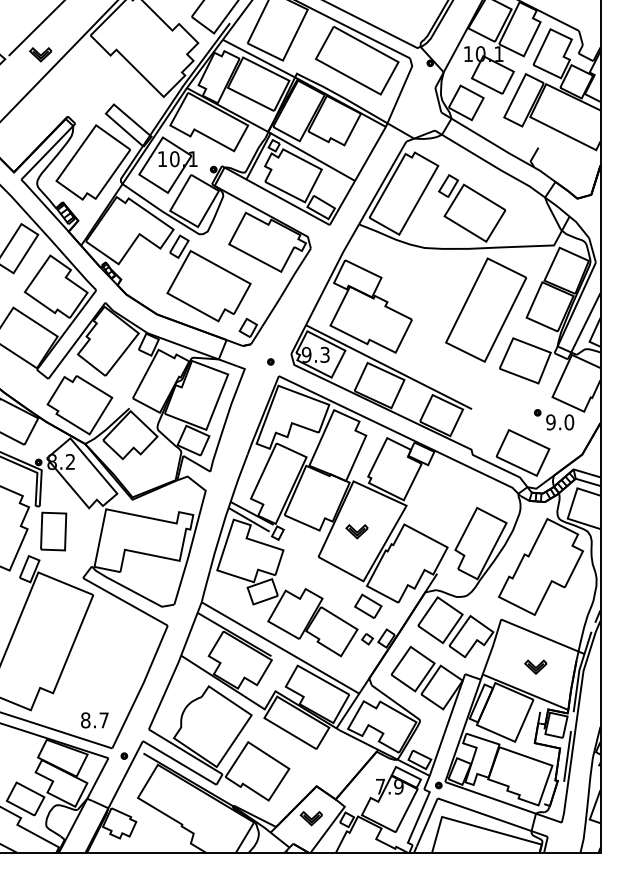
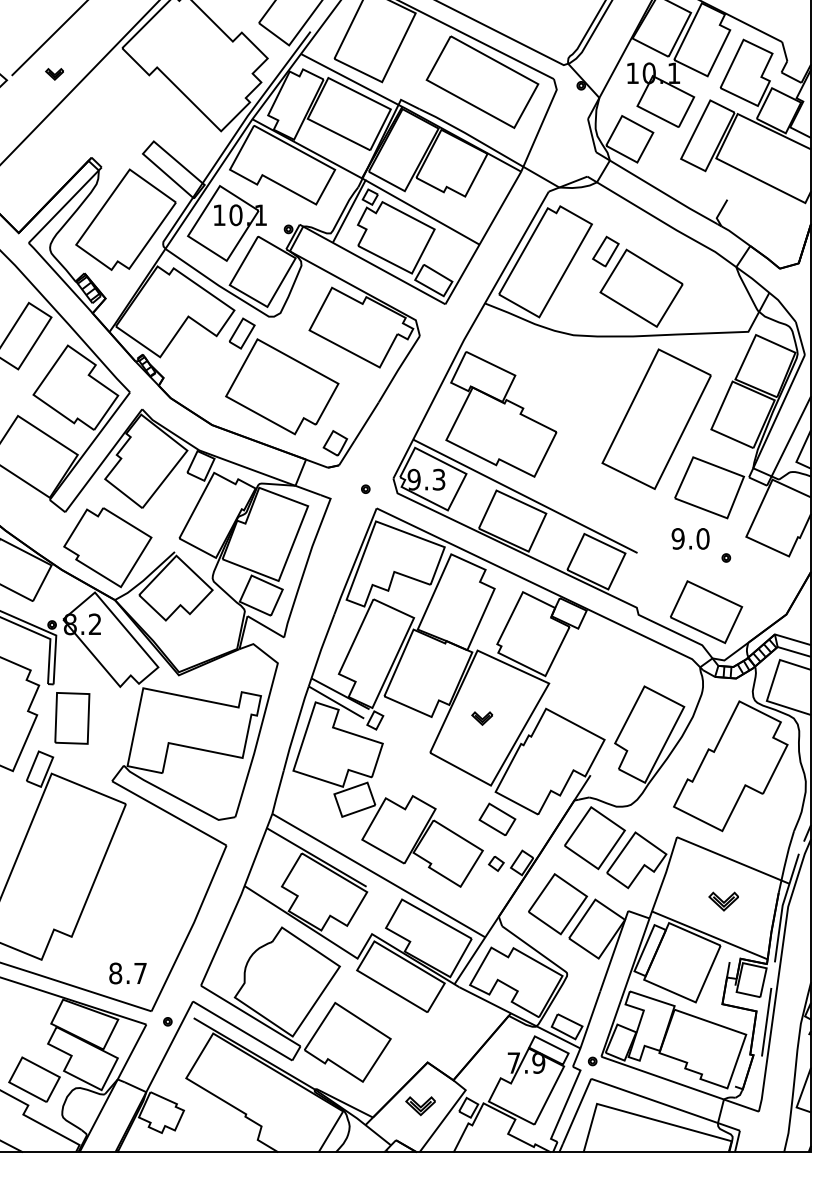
part: (40, 54) -> (54, 74), size x0.6
text: (560, 422) -> (690, 538), moved
part: (357, 531) -> (482, 718), size x0.7

